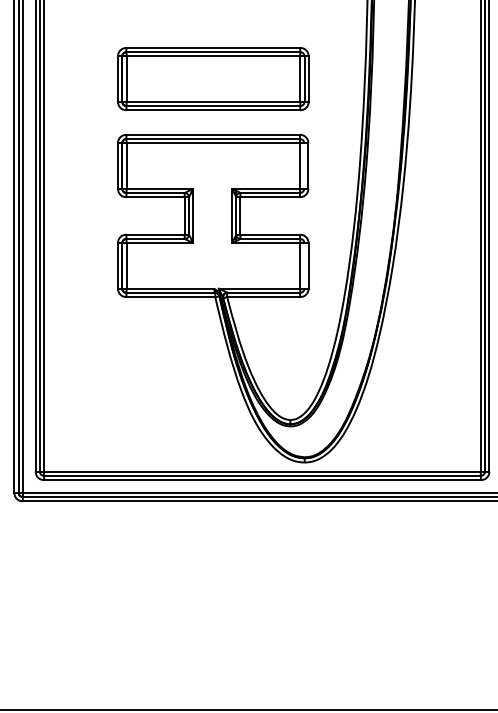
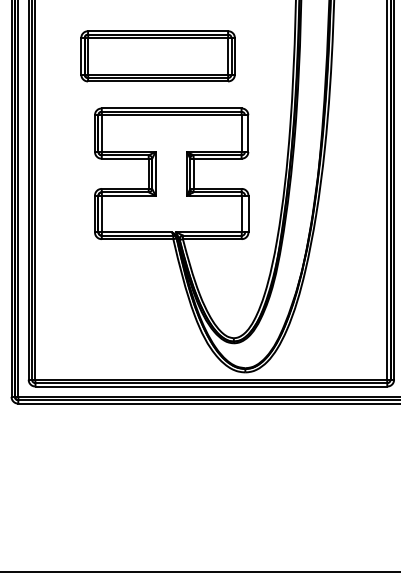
part: (213, 79) -> (158, 56), moved

